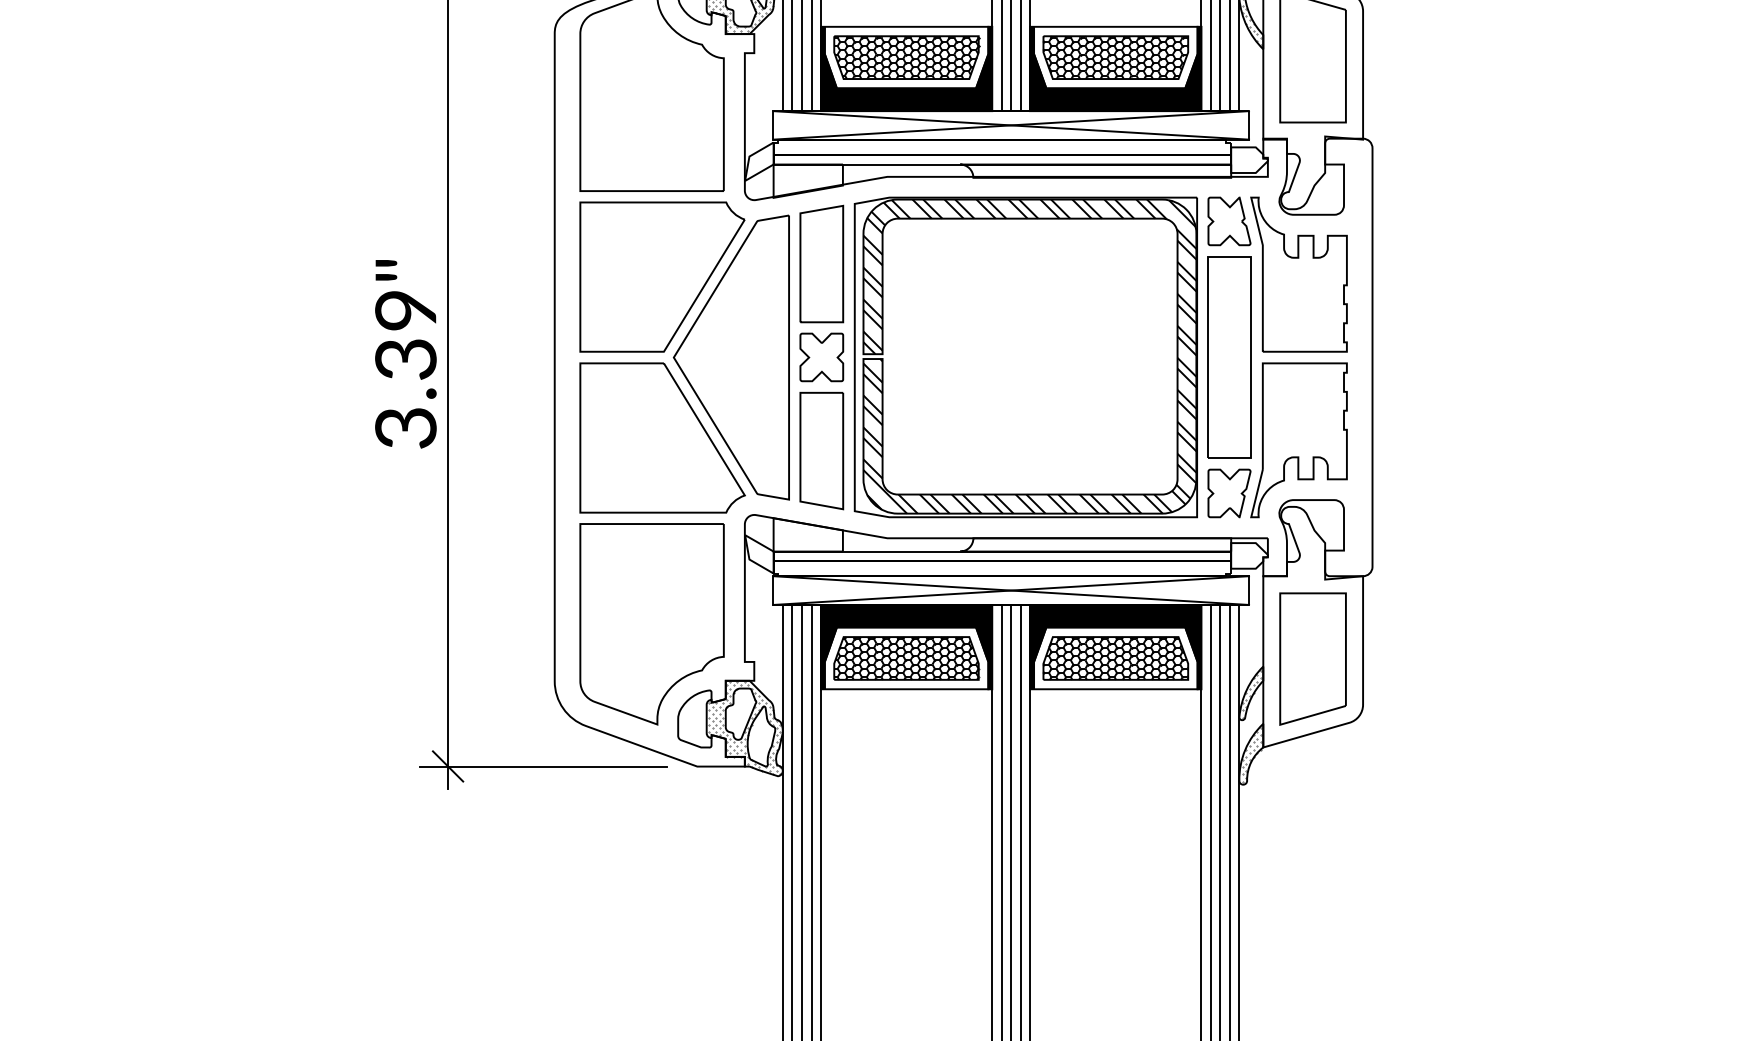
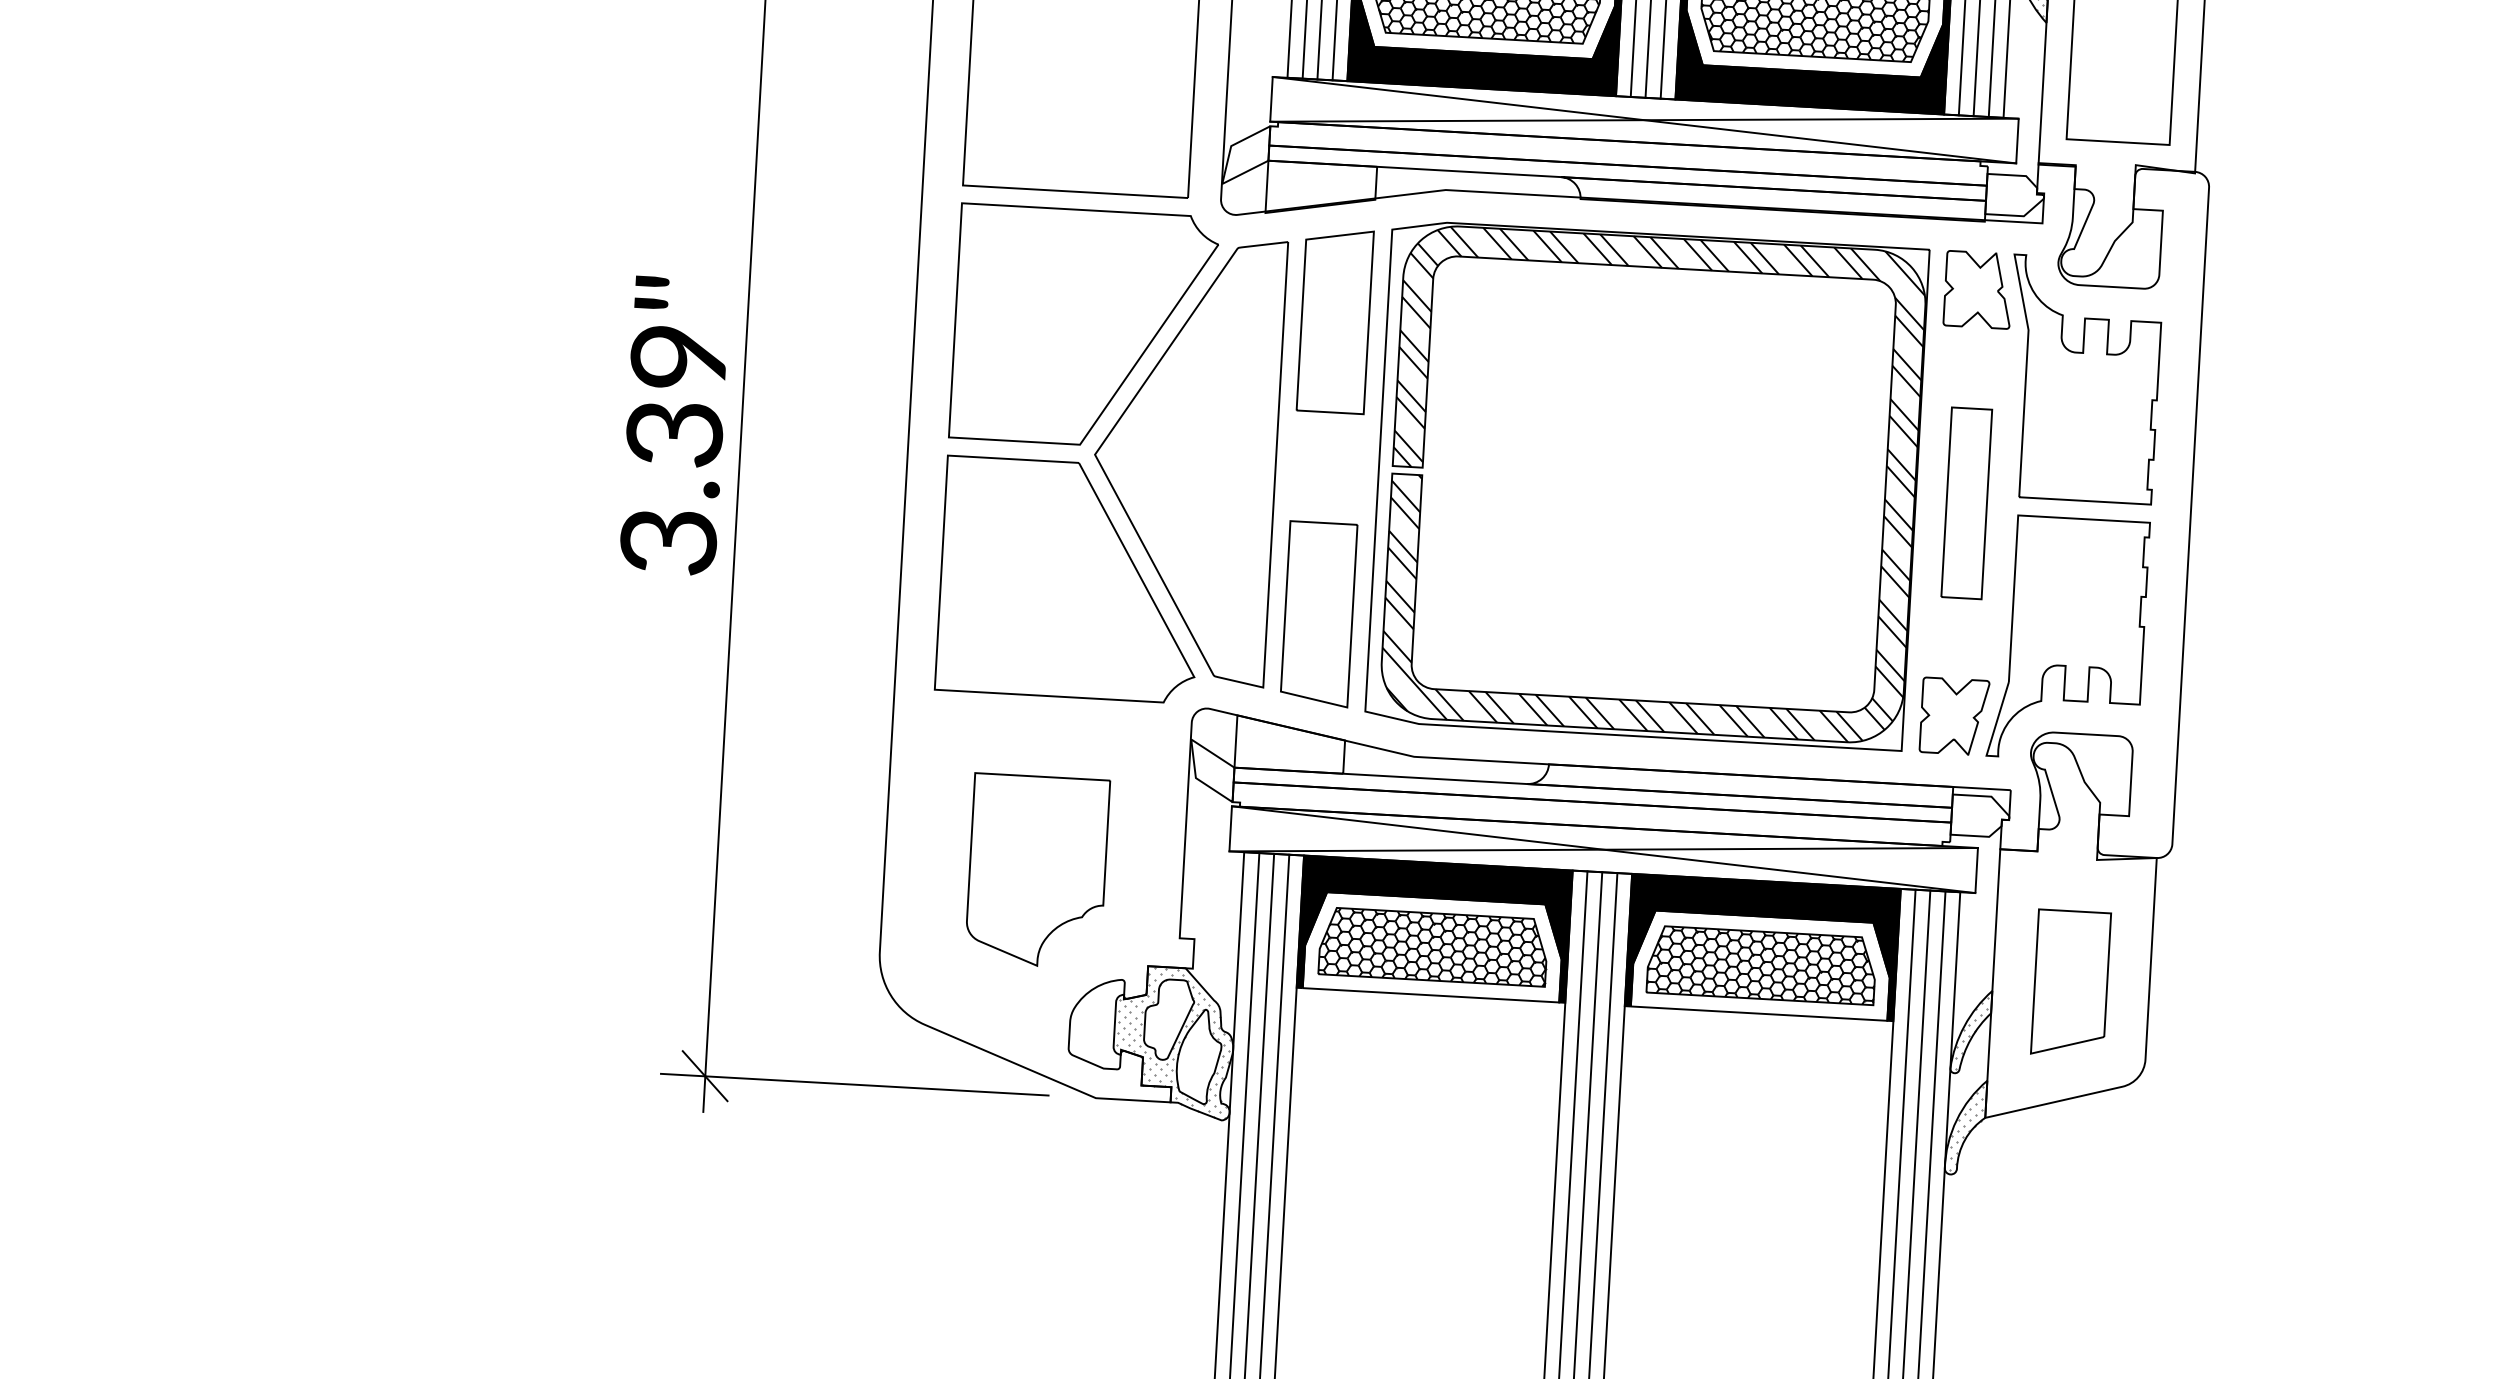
part: (821, 357) -> (1326, 467), removed
part: (1229, 357) -> (1966, 503), size x0.6
part: (651, 624) -> (1036, 871), size x0.6
part: (1312, 658) -> (2070, 982), size x0.7

